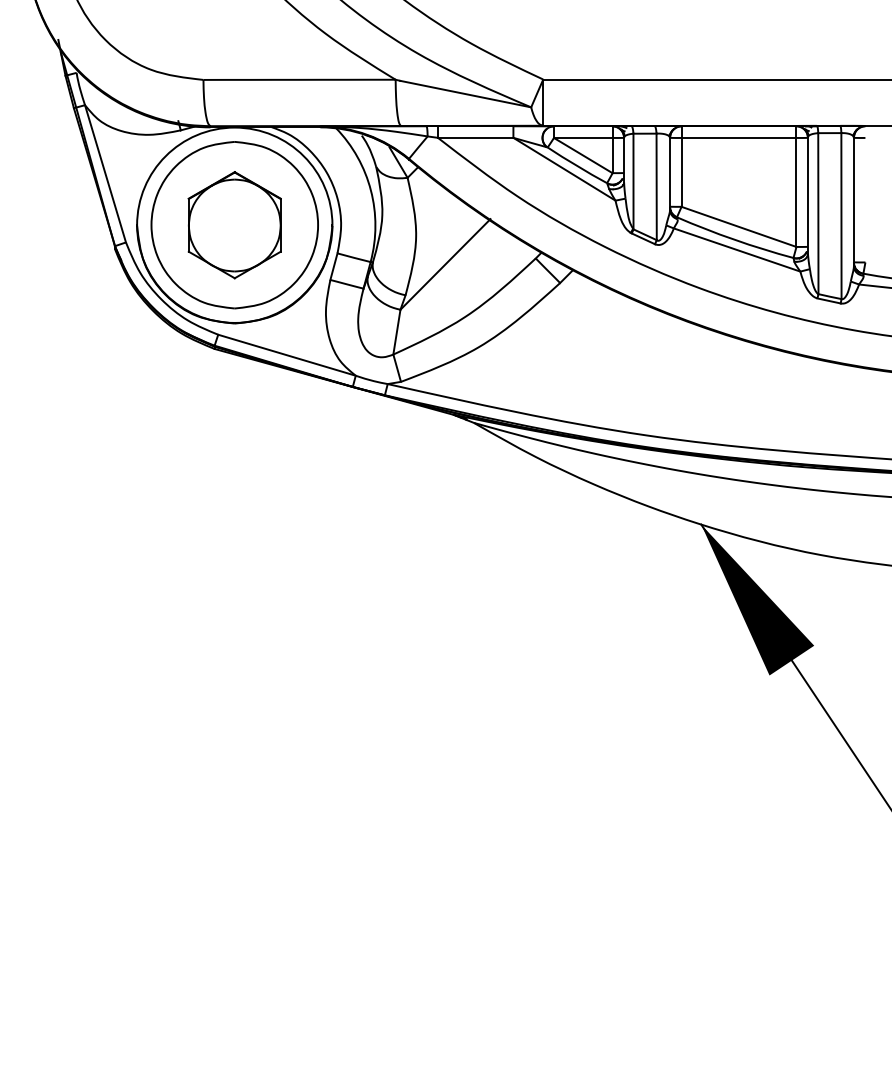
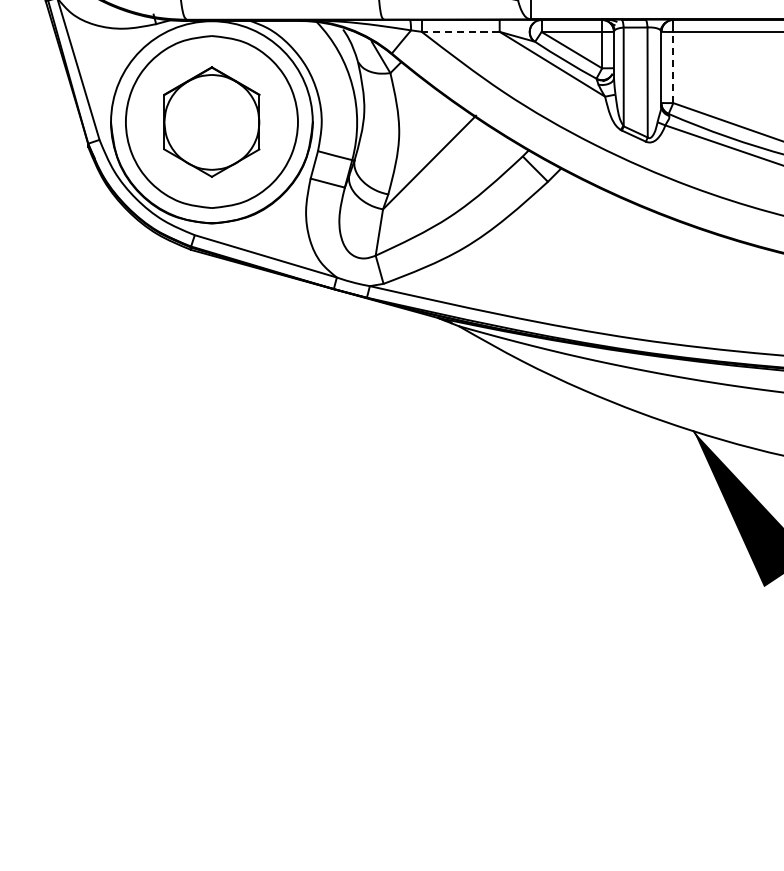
line: (475, 137) -> (460, 31), solid -> dashed
line: (681, 171) -> (673, 66), solid -> dashed

